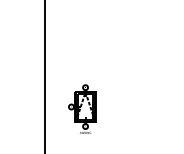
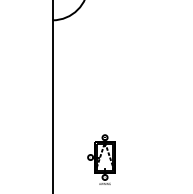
part: (82, 108) -> (101, 159), moved

